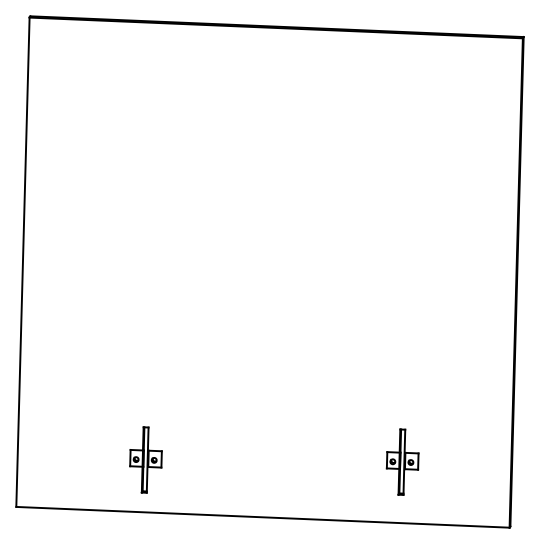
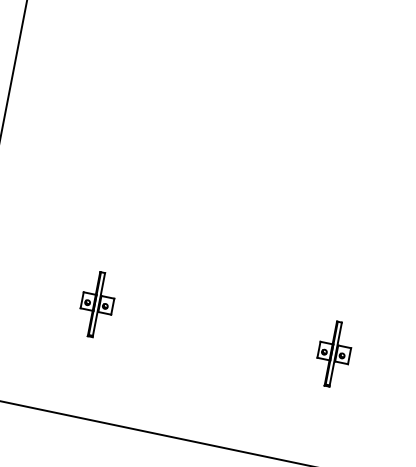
part: (145, 459) -> (96, 304), moved
part: (402, 461) -> (333, 353), moved

